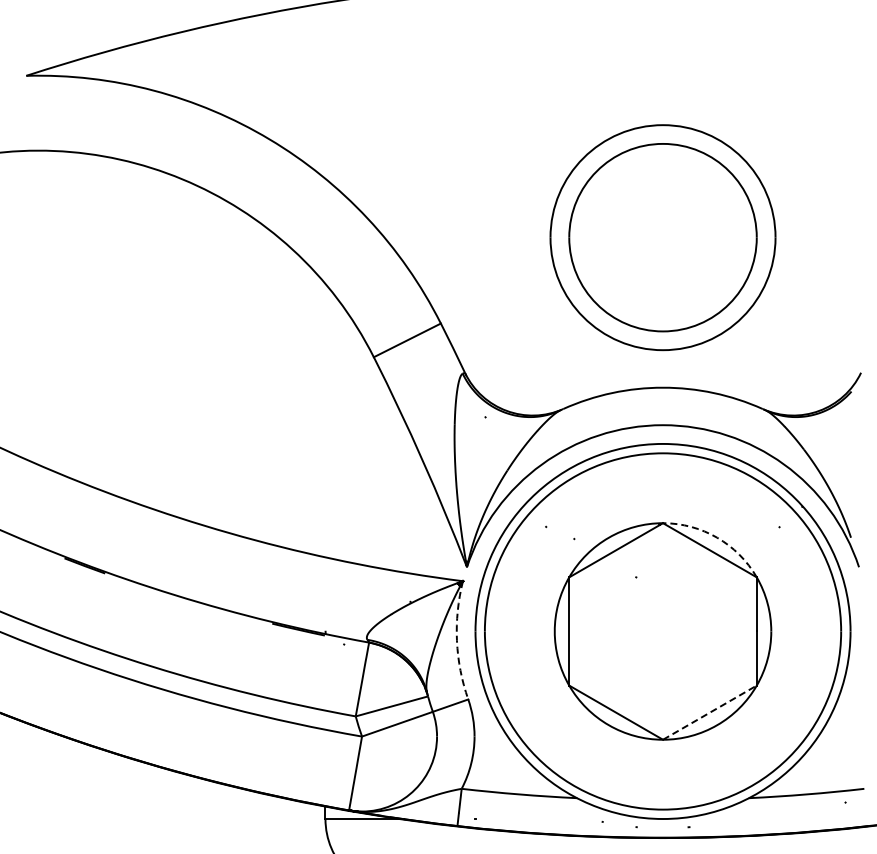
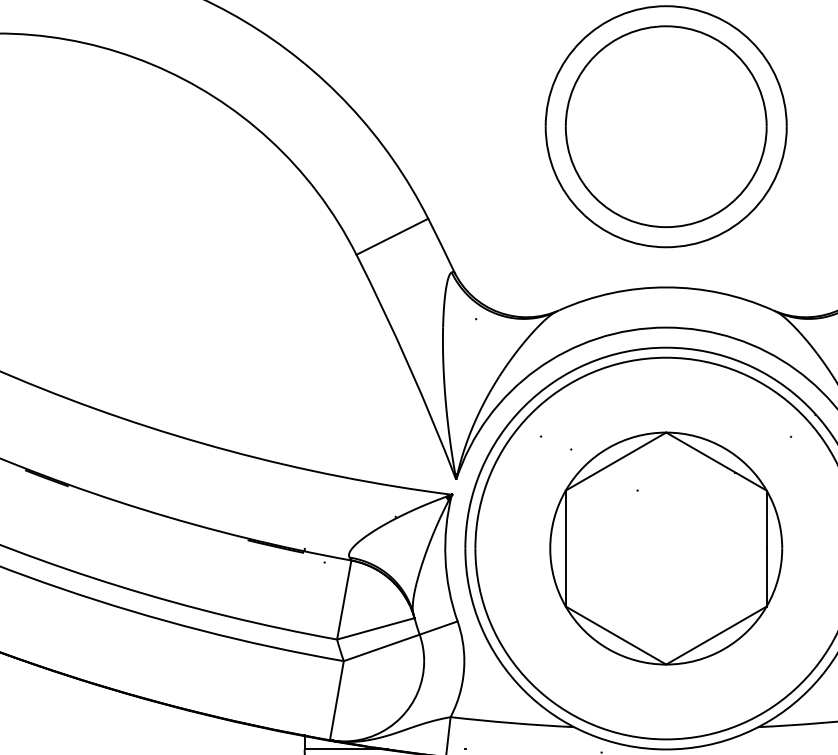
arc: (717, 537) -> (724, 447), dashed -> solid
arc: (456, 640) -> (445, 558), dashed -> solid
line: (710, 712) -> (717, 635), dashed -> solid

